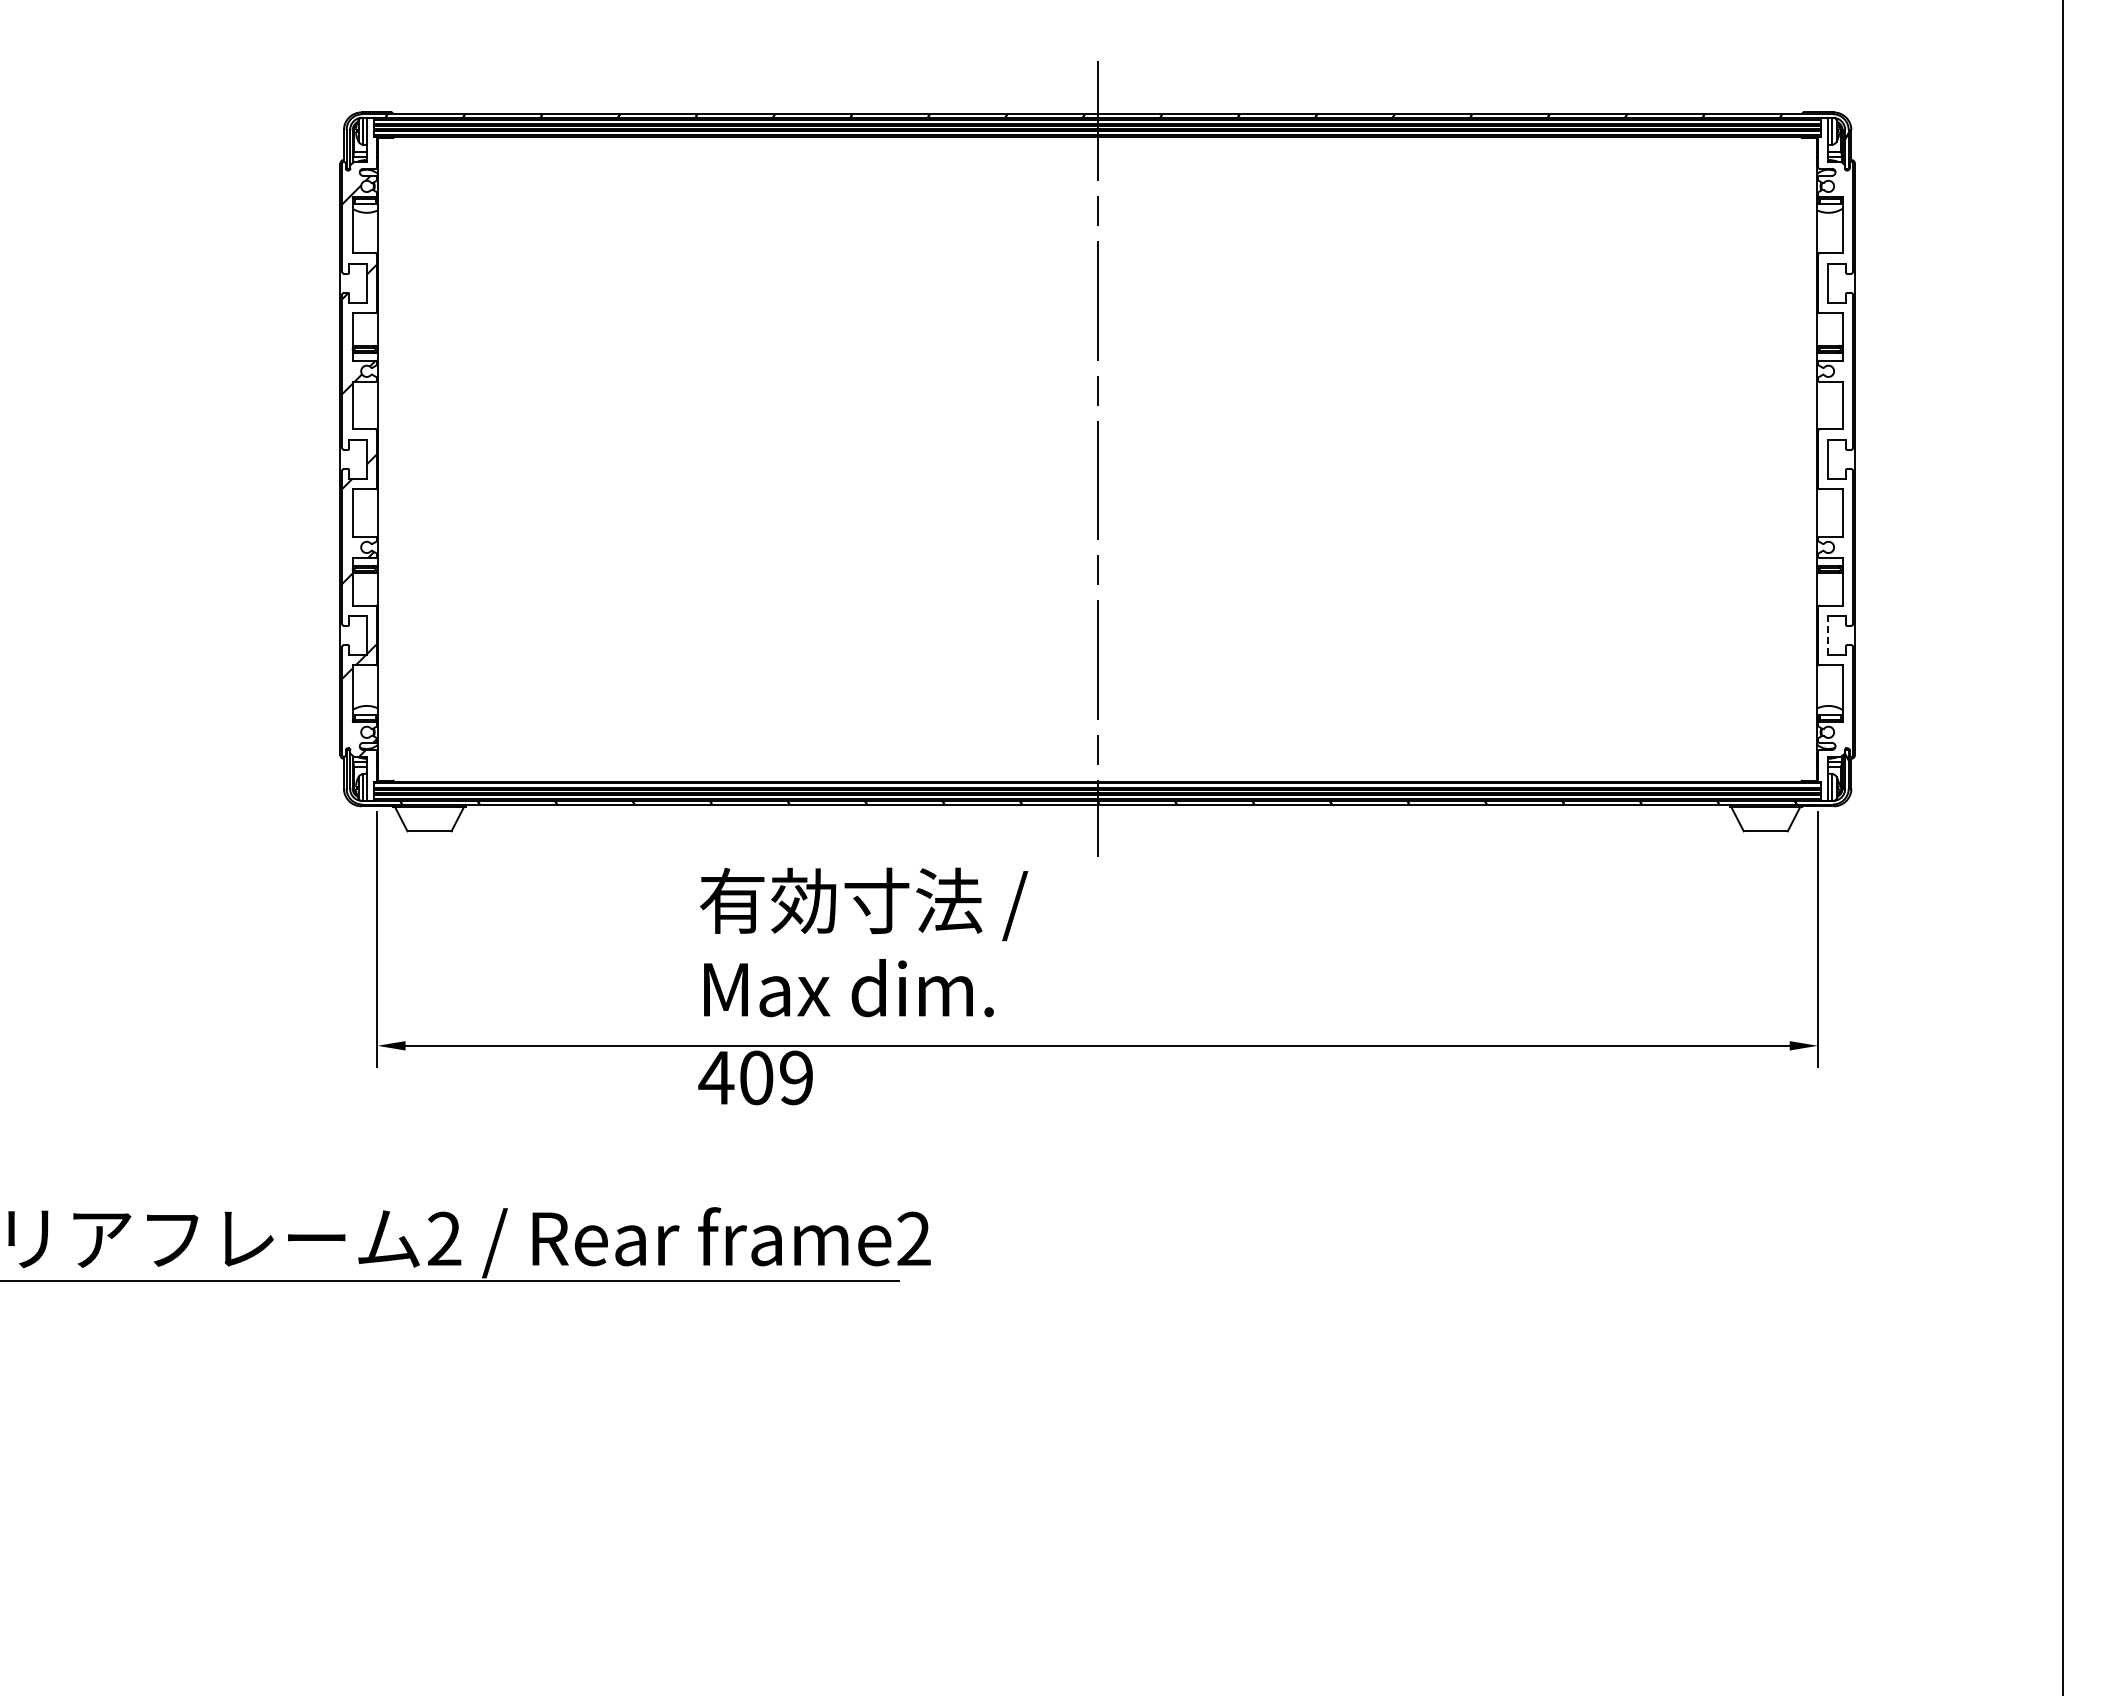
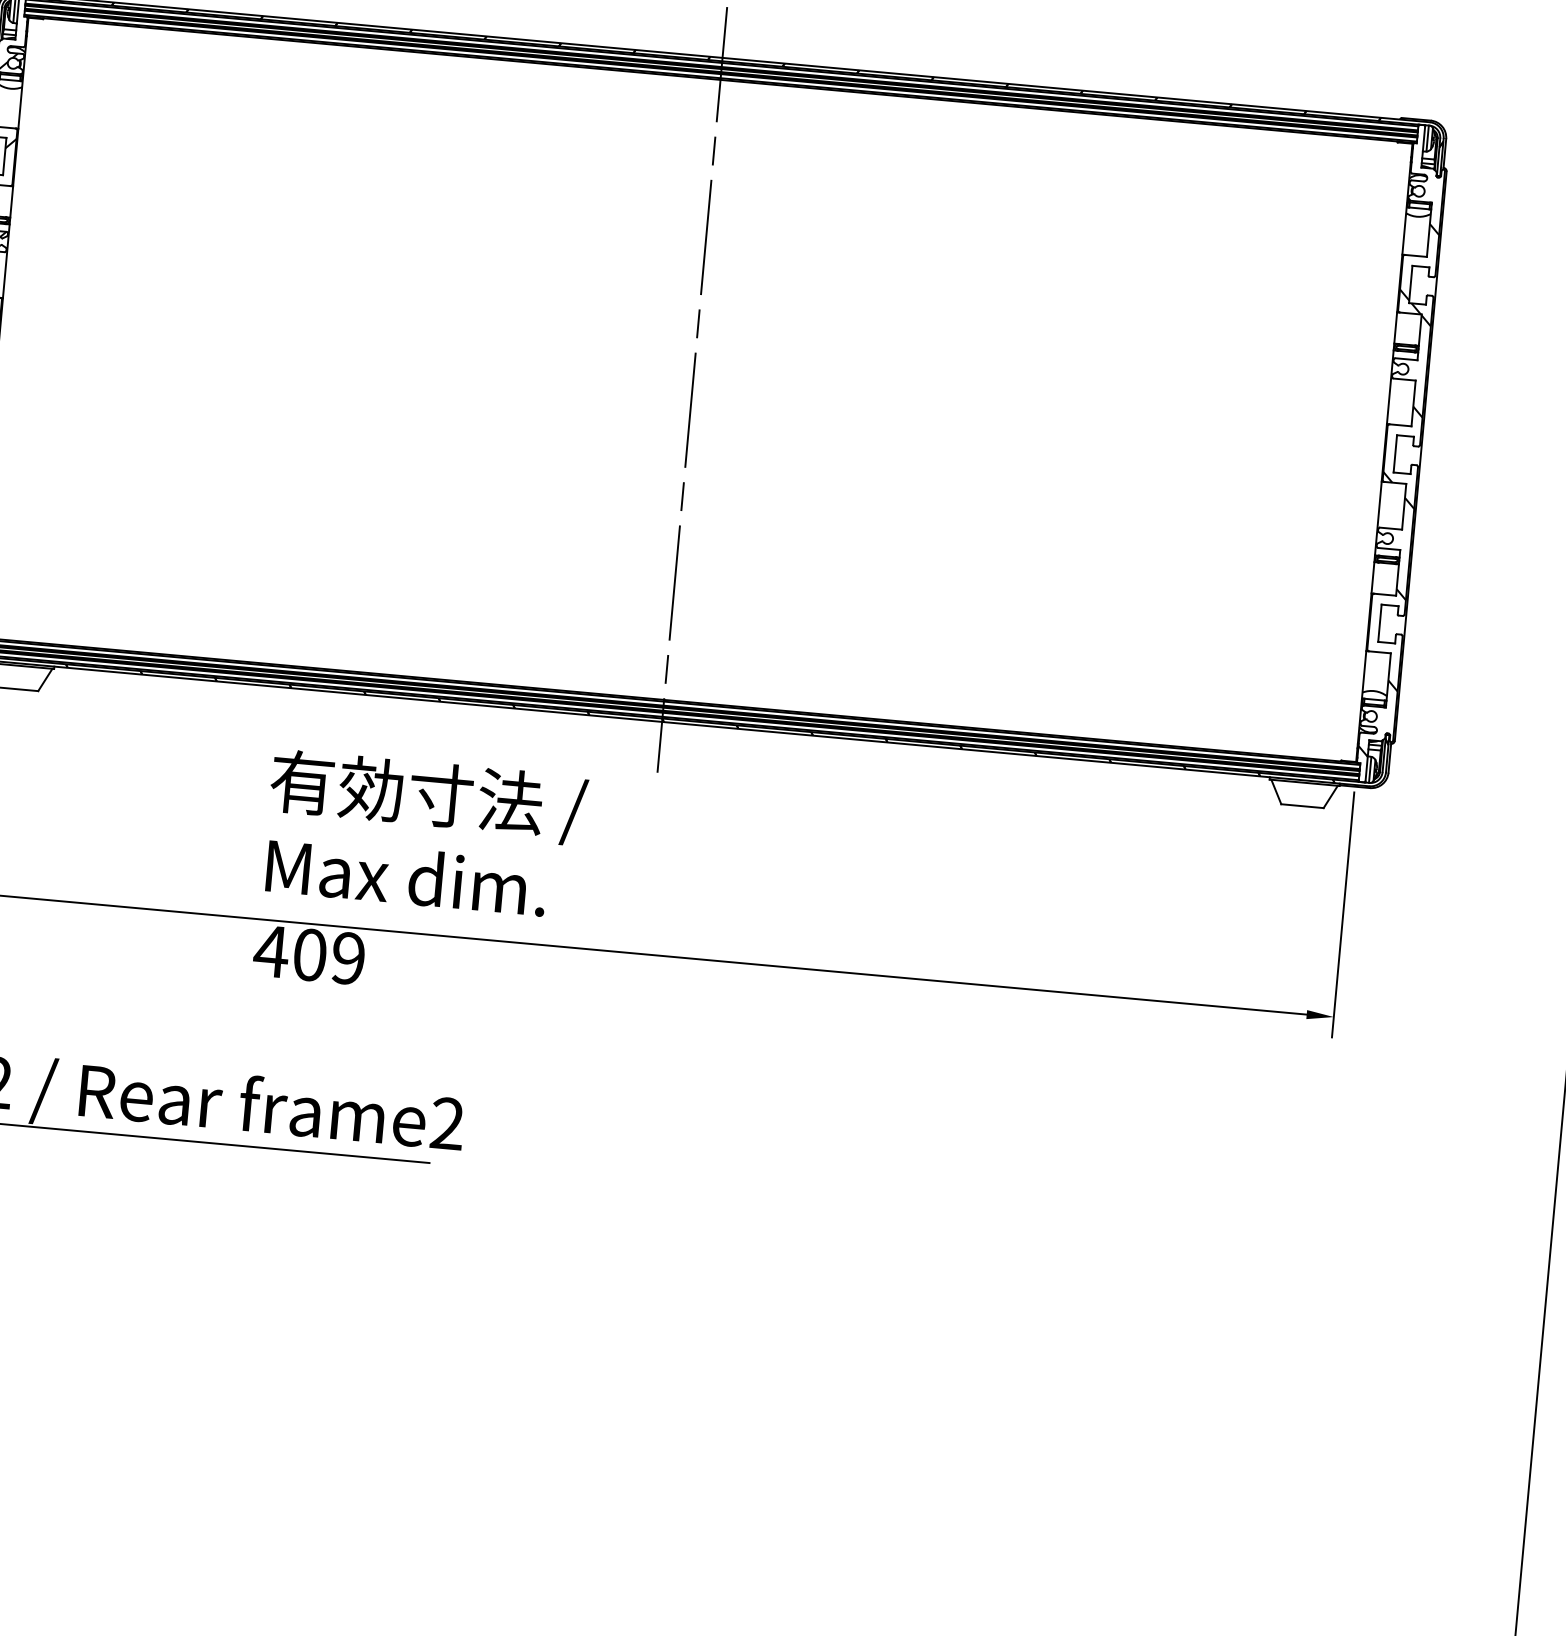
hatch: (1835, 484) -> (1399, 478), added
line: (1828, 634) -> (1380, 622), dashed -> solid

